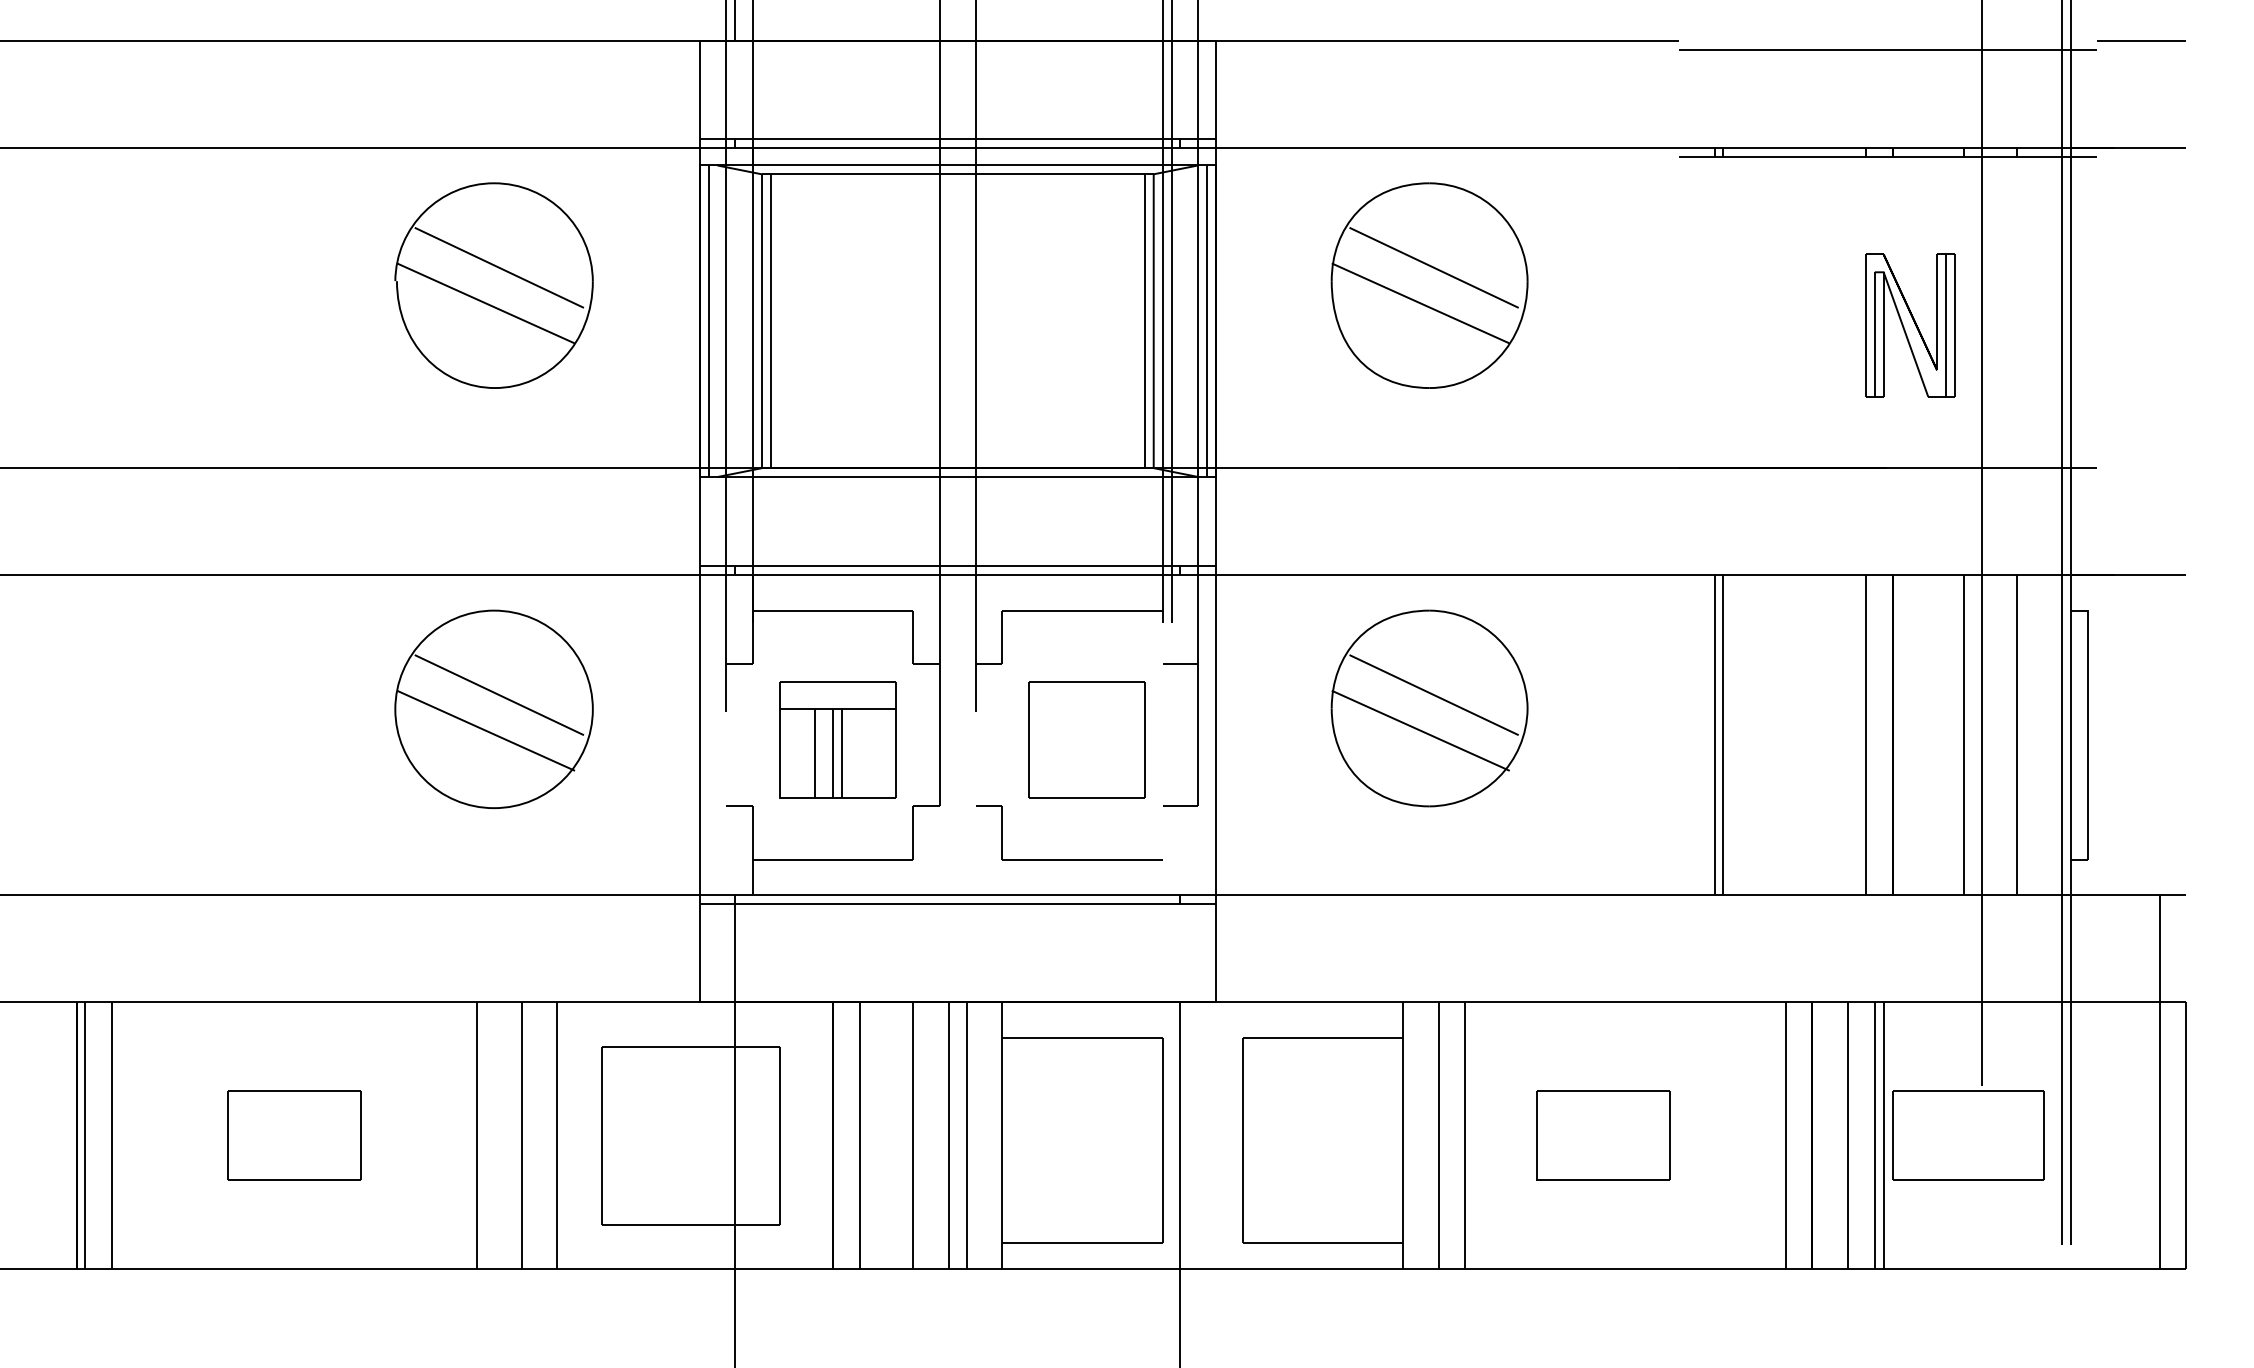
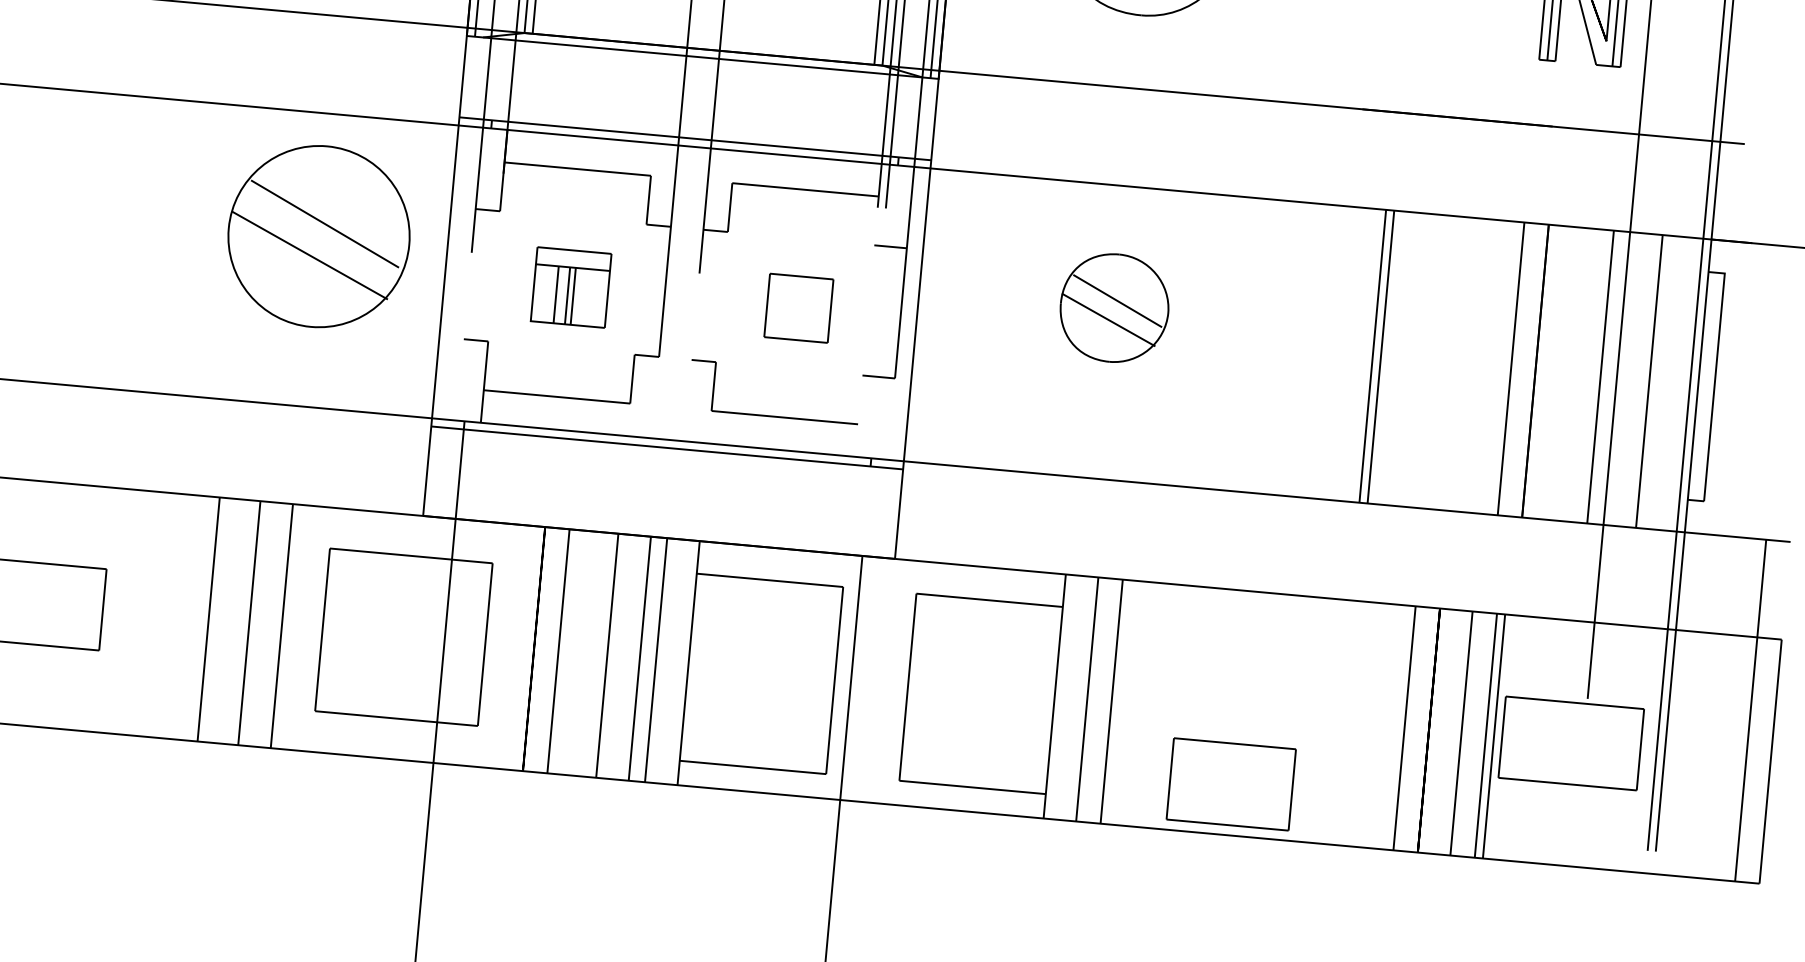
part: (1429, 708) -> (1114, 308), size x0.6
part: (493, 709) -> (318, 236), moved
part: (837, 739) -> (570, 287), size x0.7
part: (1086, 739) -> (798, 308), size x0.6
part: (1603, 1135) -> (1231, 784), moved

